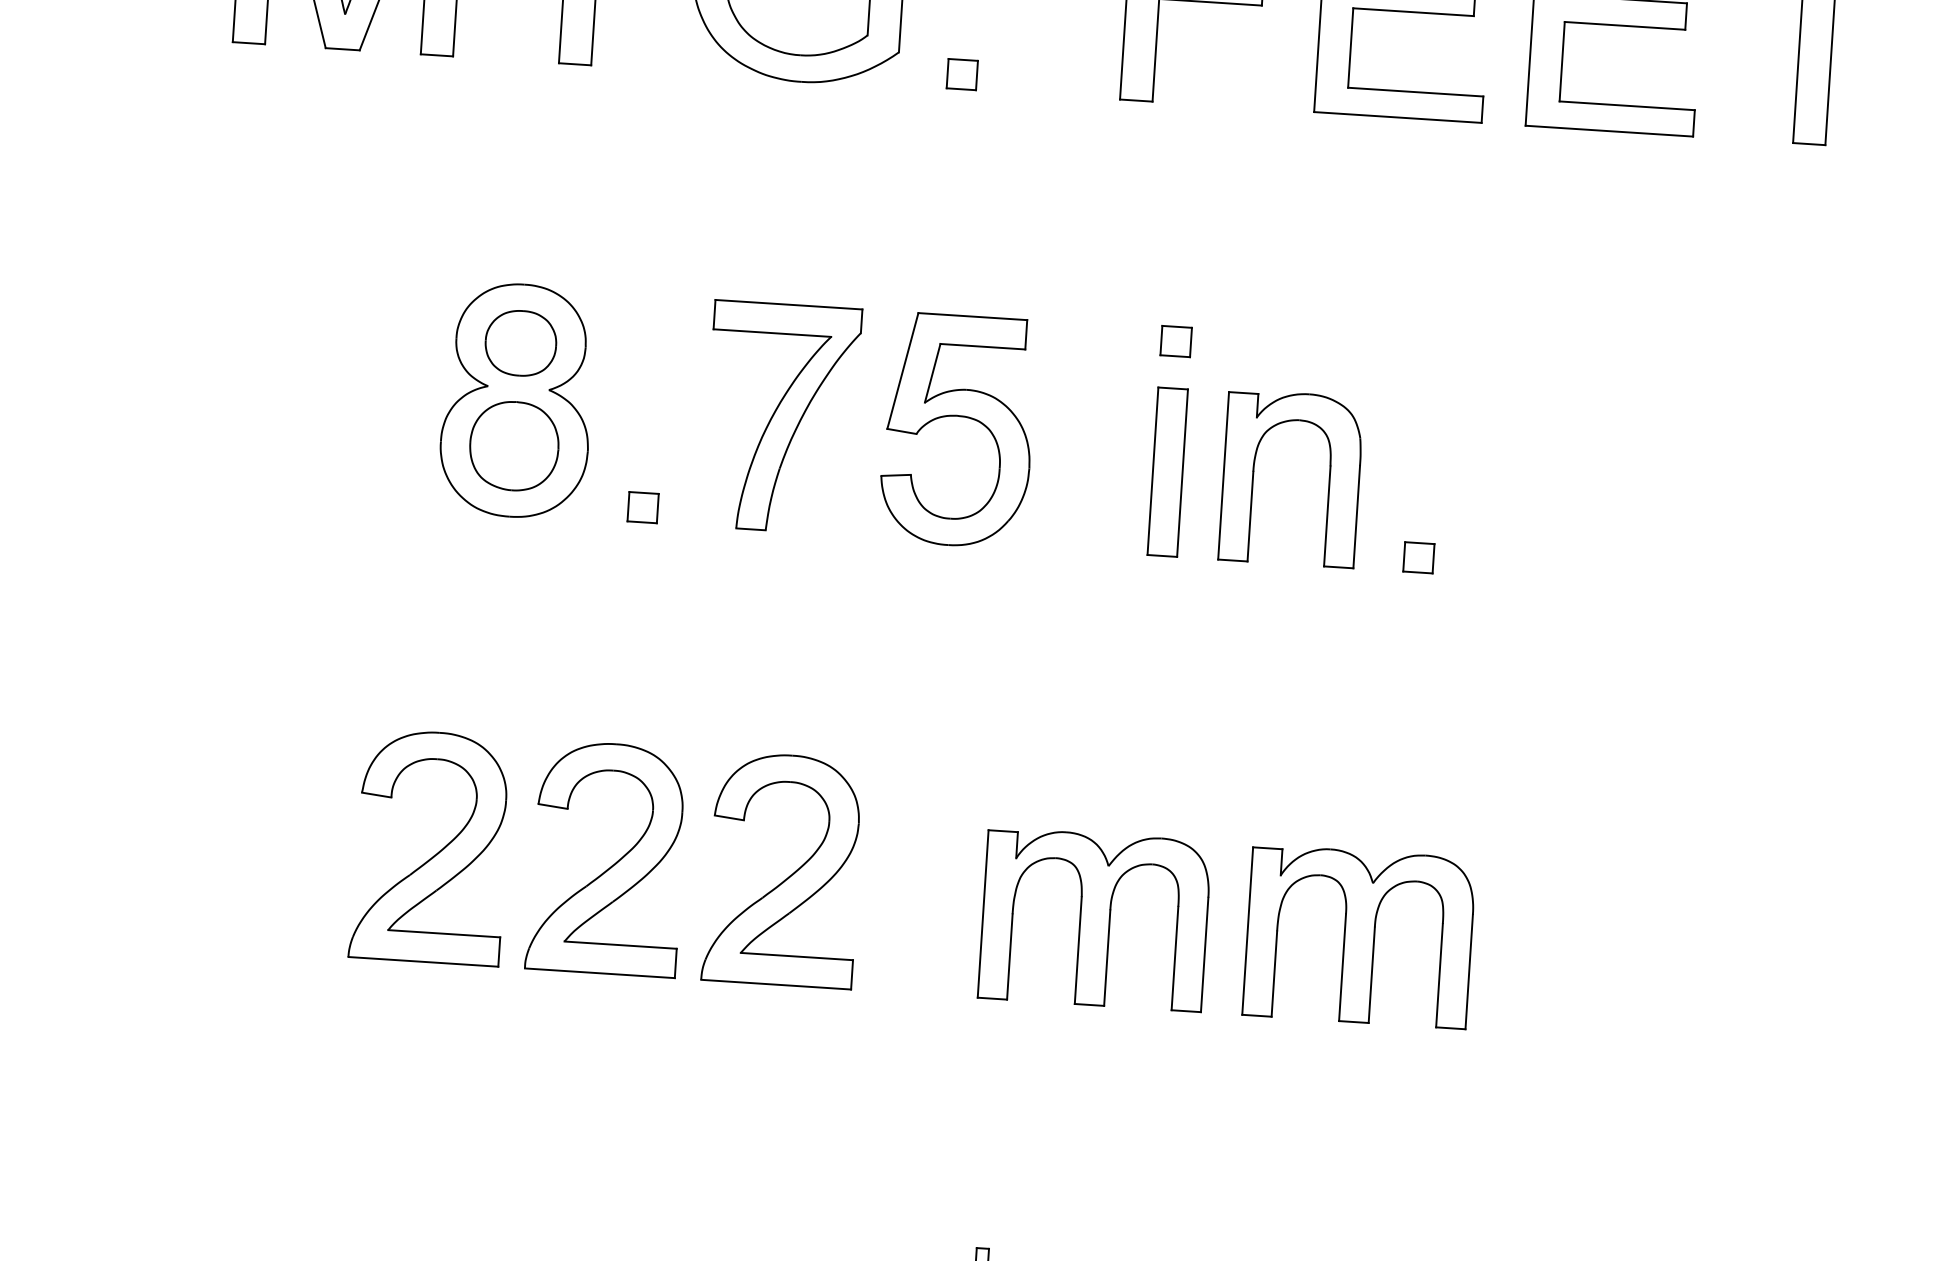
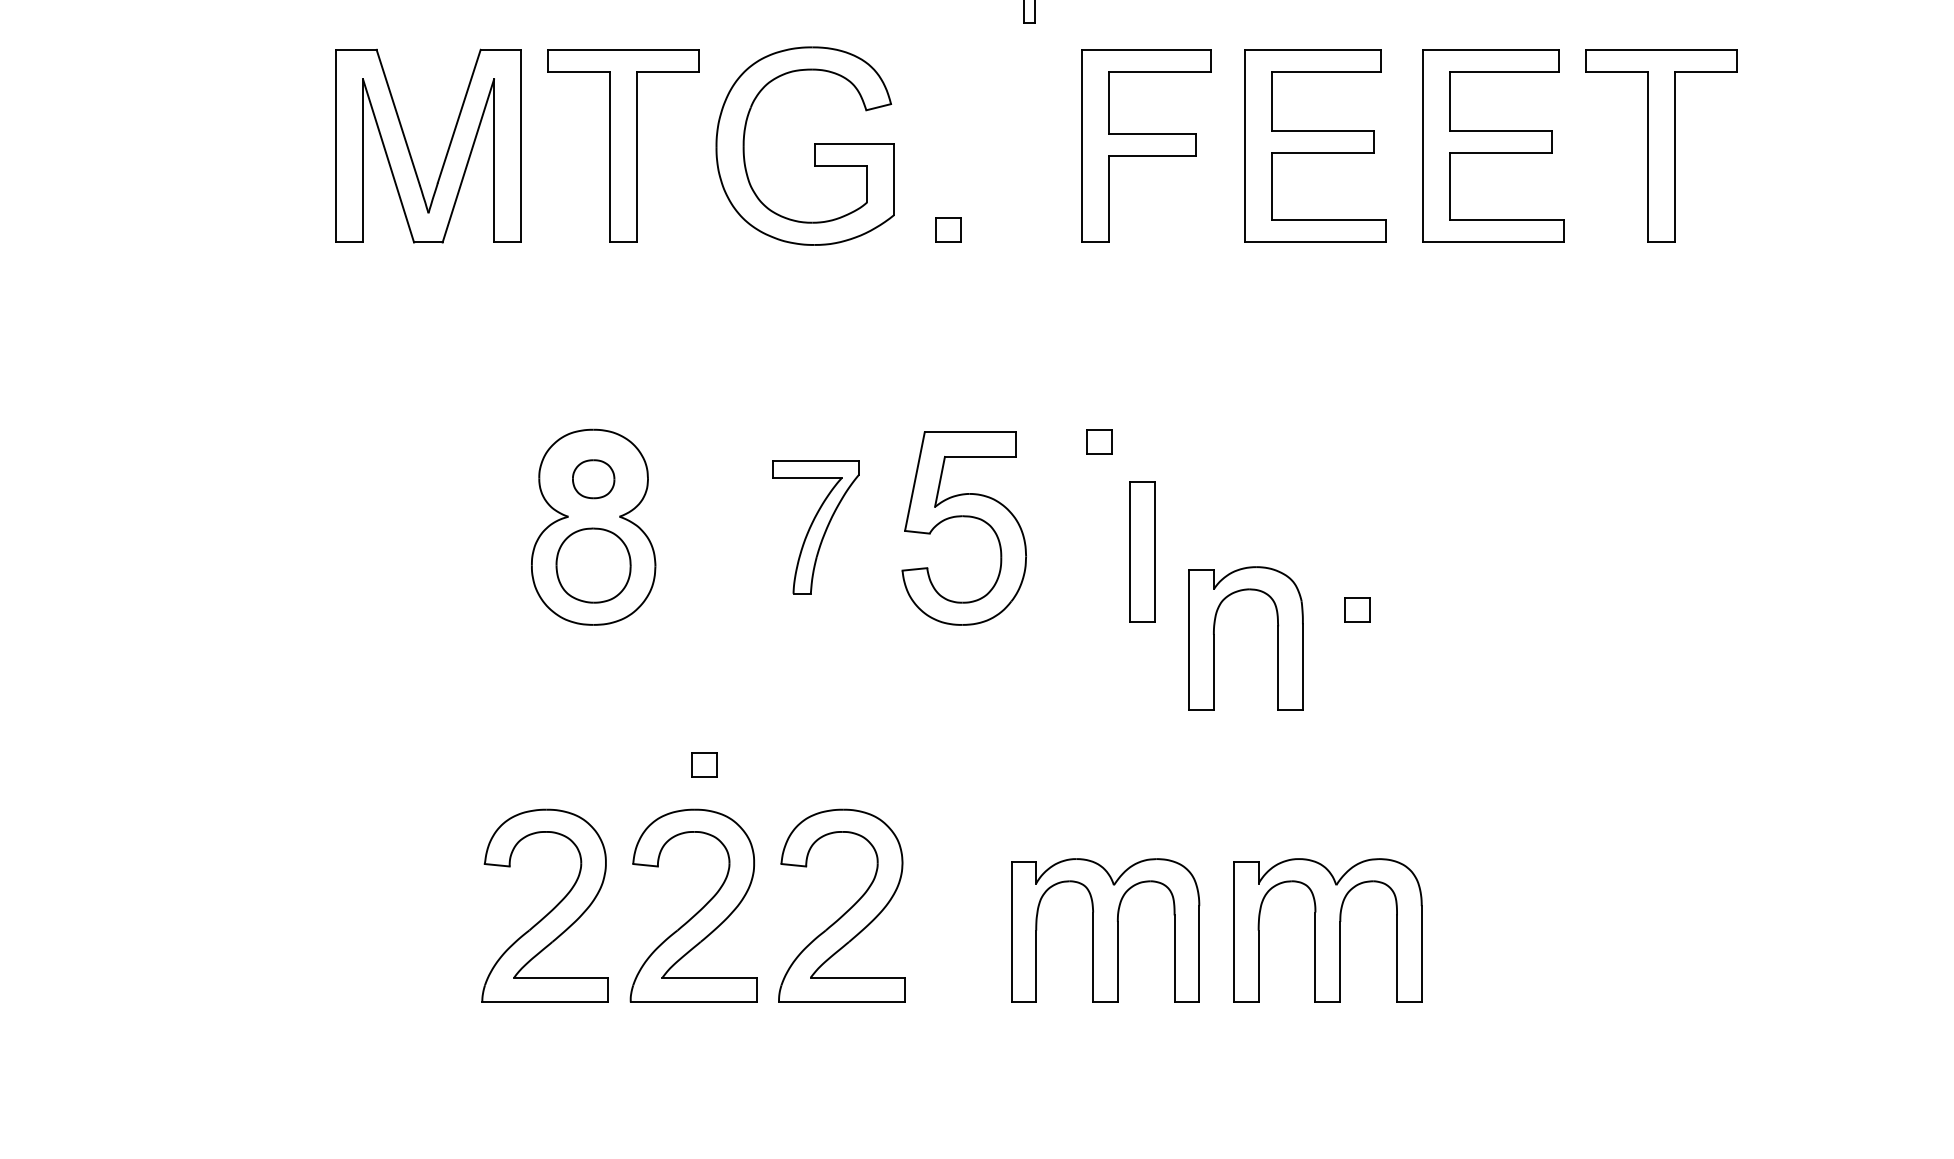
part: (1176, 340) -> (1099, 441), moved
part: (520, 343) -> (593, 479), size x0.7
part: (781, 416) -> (815, 526), size x0.7
part: (1253, 475) -> (1214, 638), moved
part: (642, 506) -> (704, 764), moved

